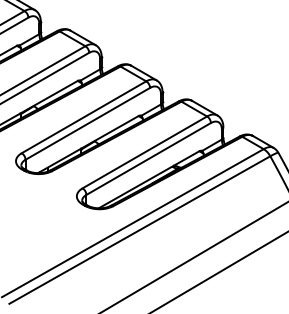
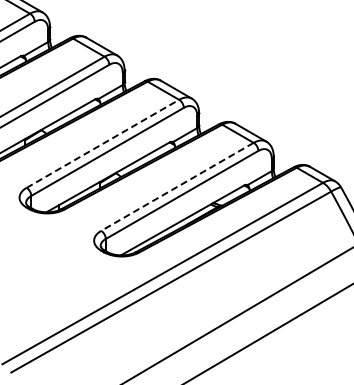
line: (84, 117) -> (103, 143), solid -> dashed
line: (144, 152) -> (176, 187), solid -> dashed

